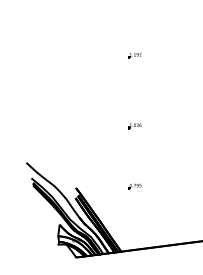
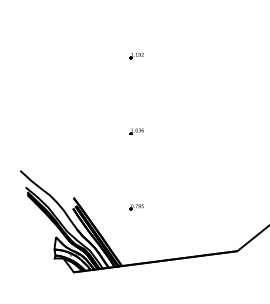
part: (134, 186) -> (136, 207), moved

